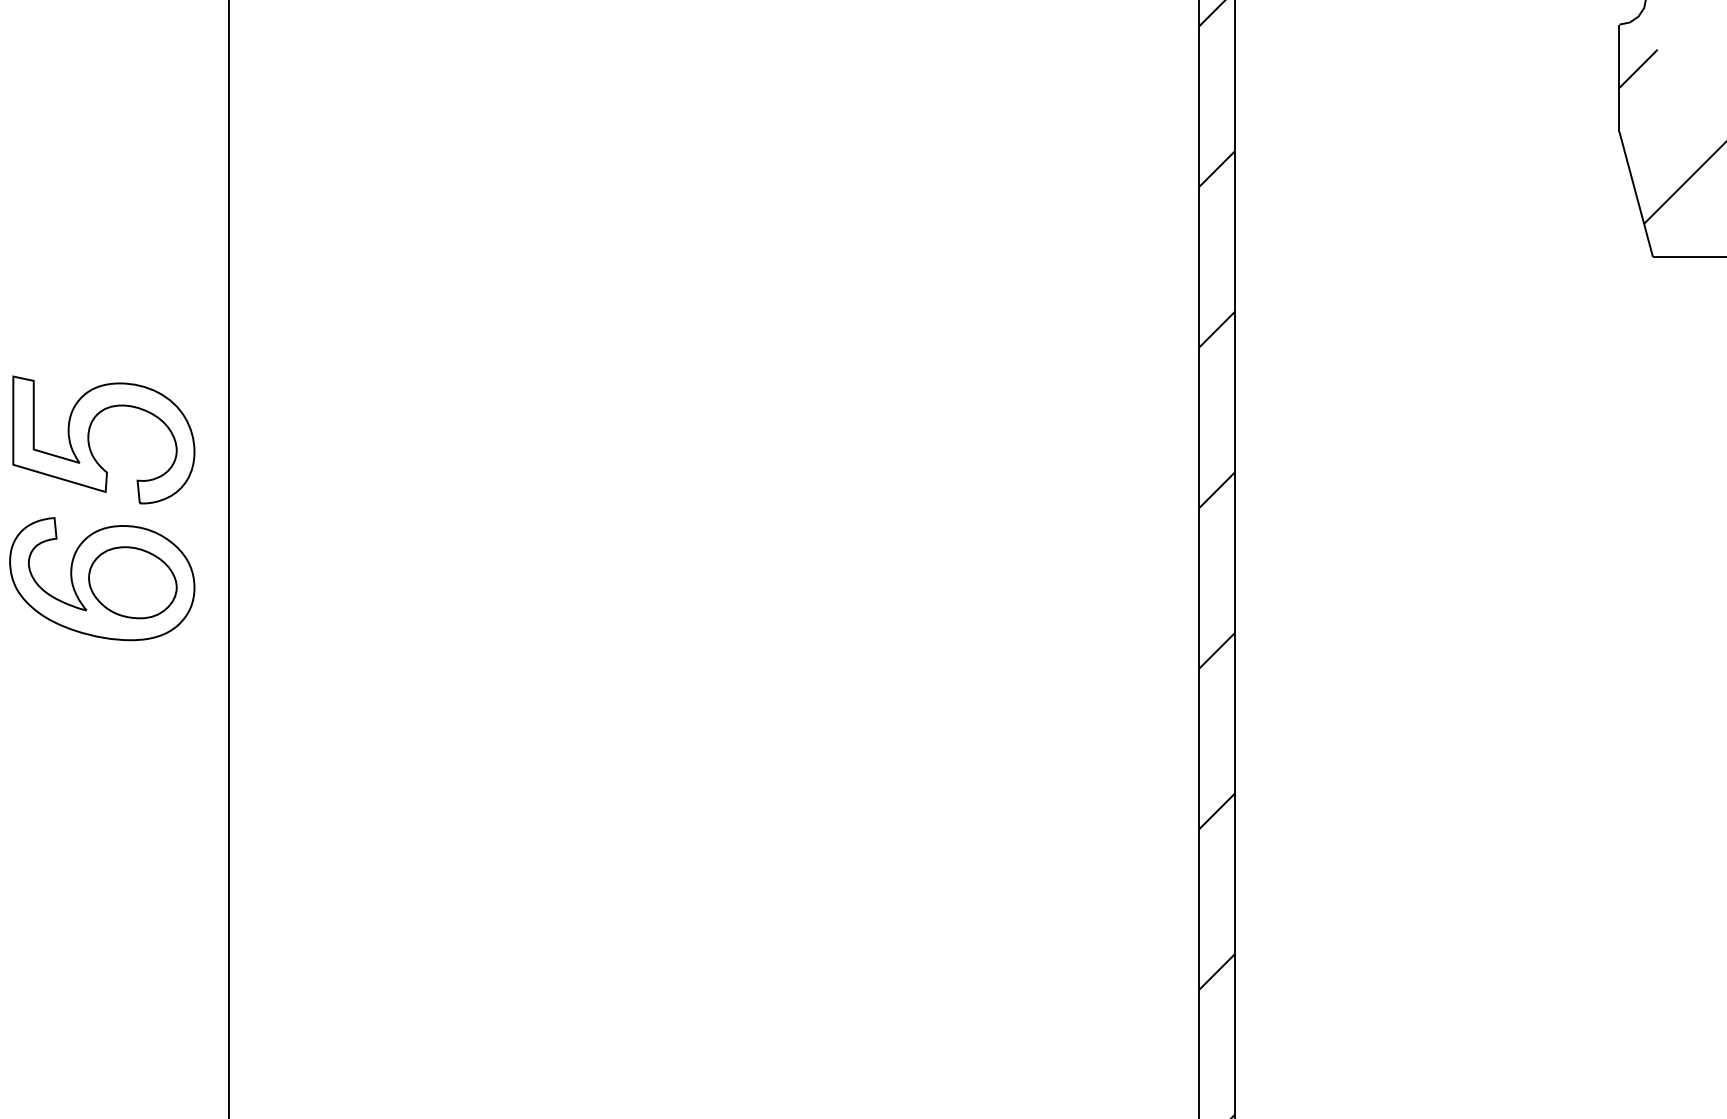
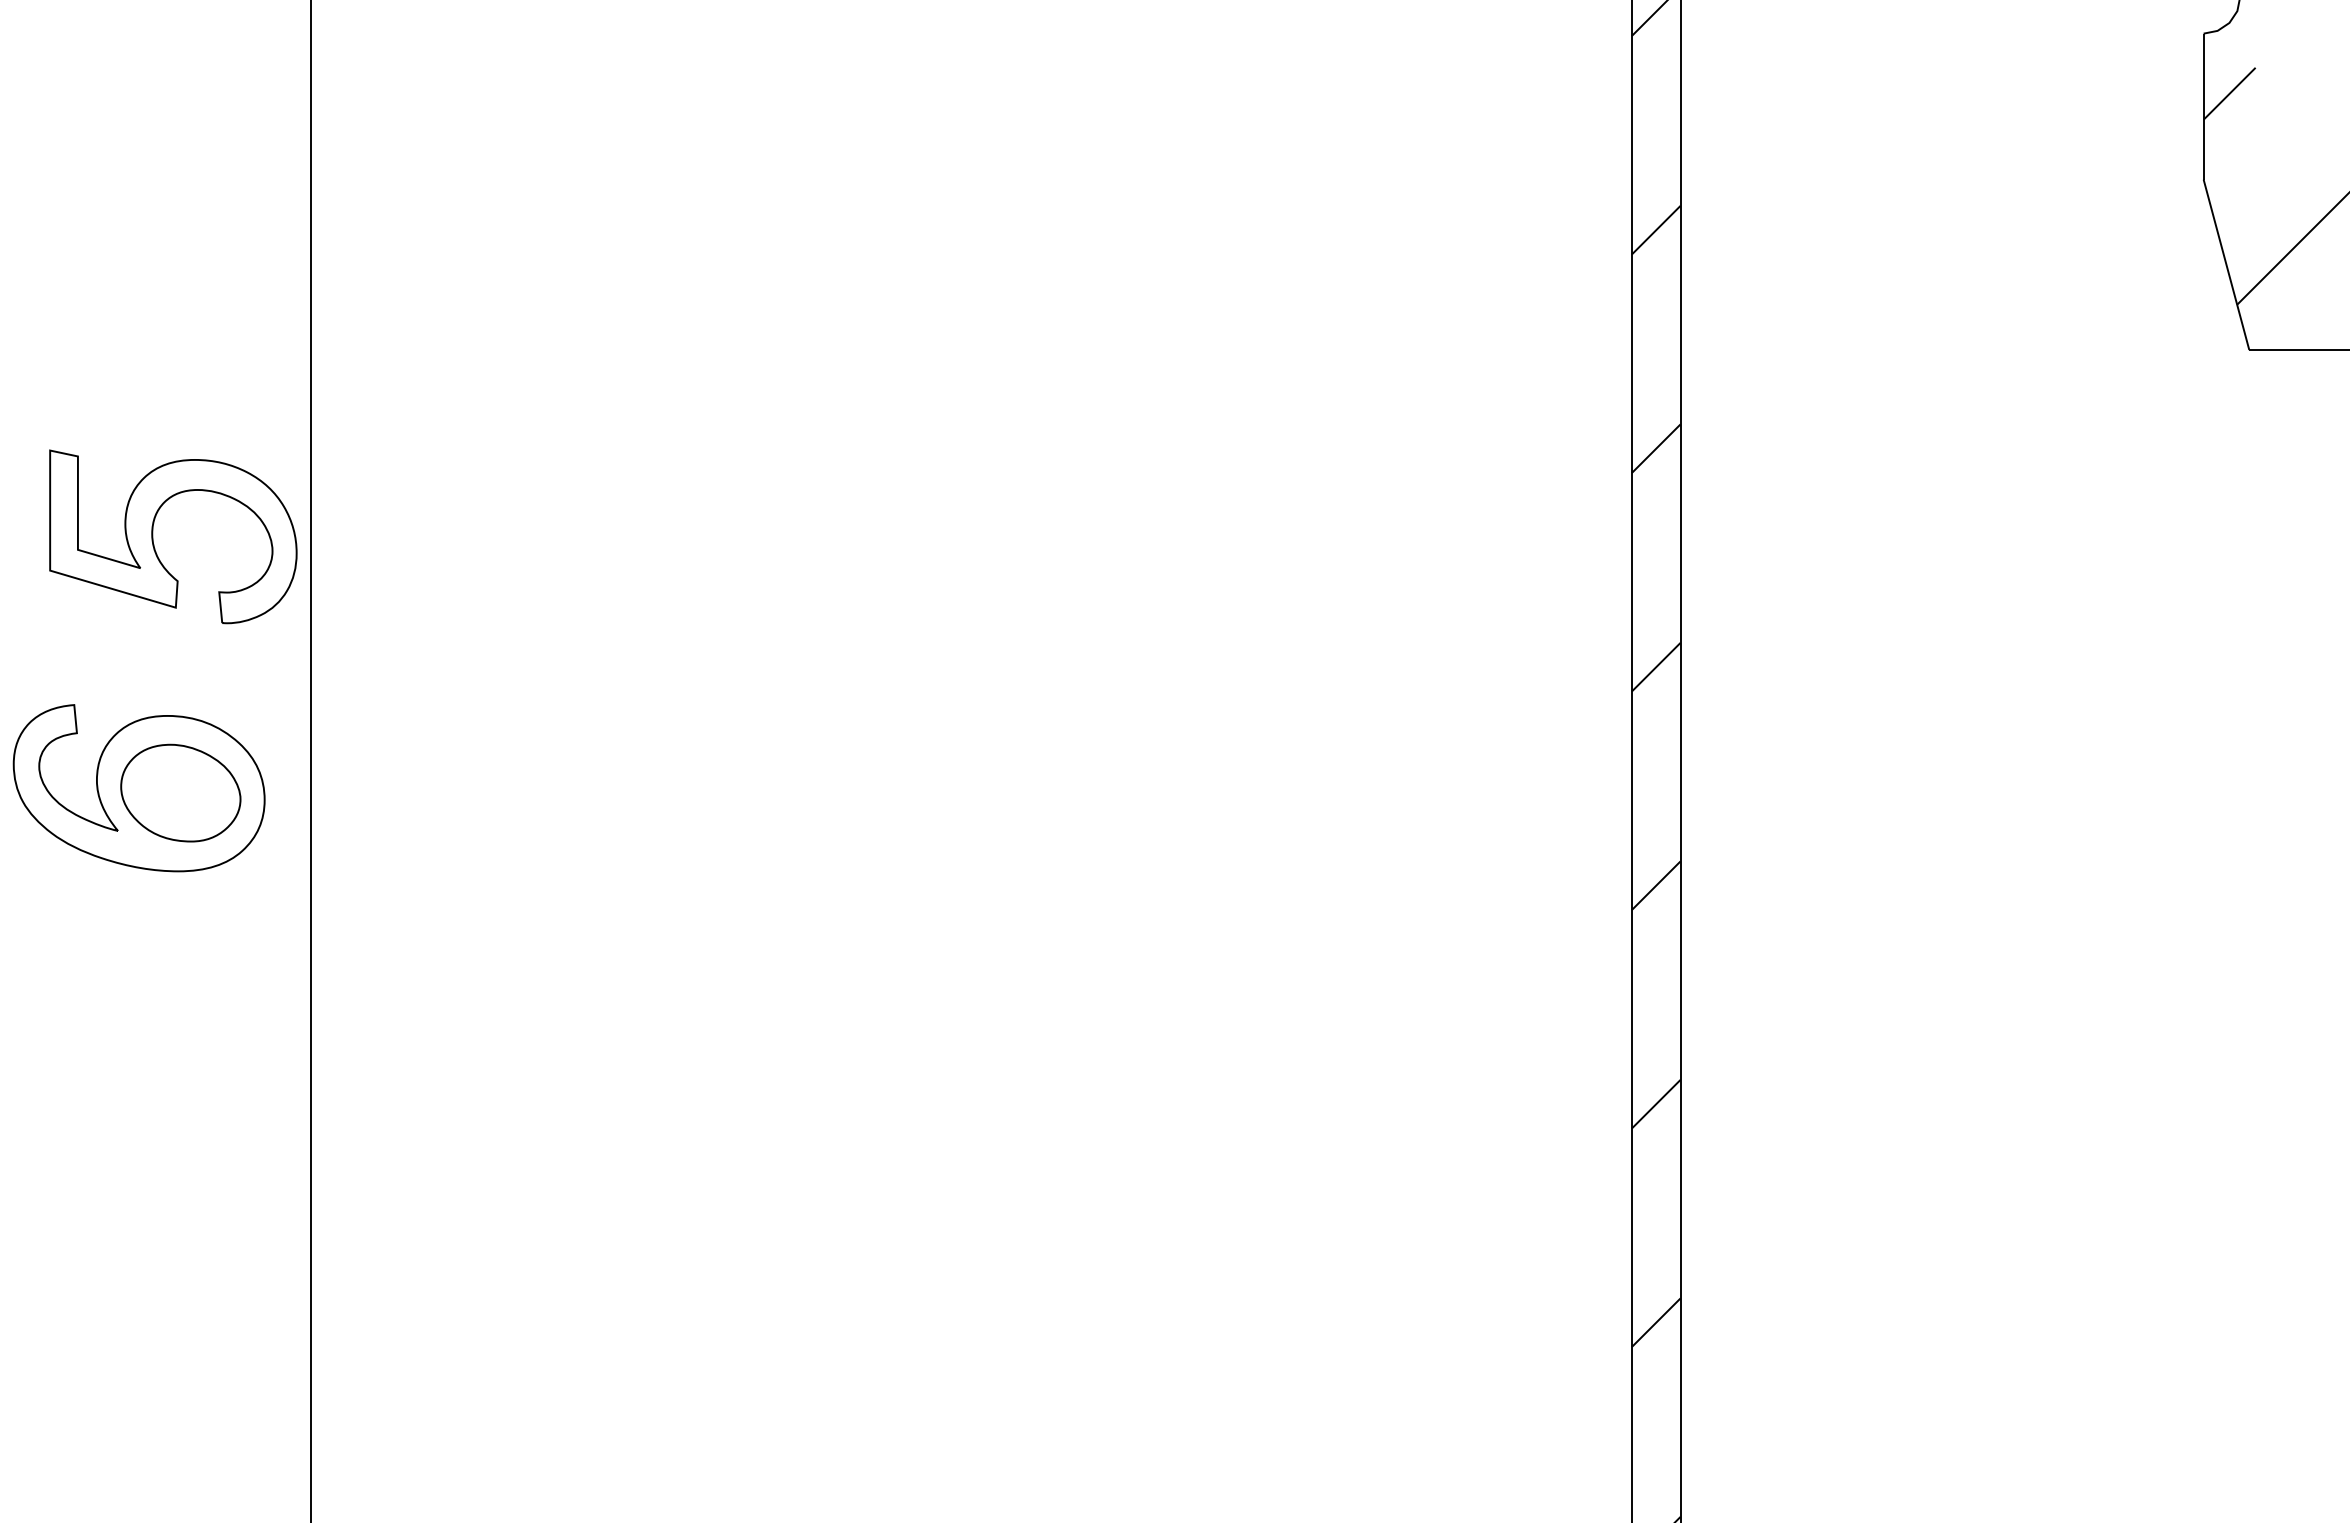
part: (89, 439) -> (153, 536), moved

